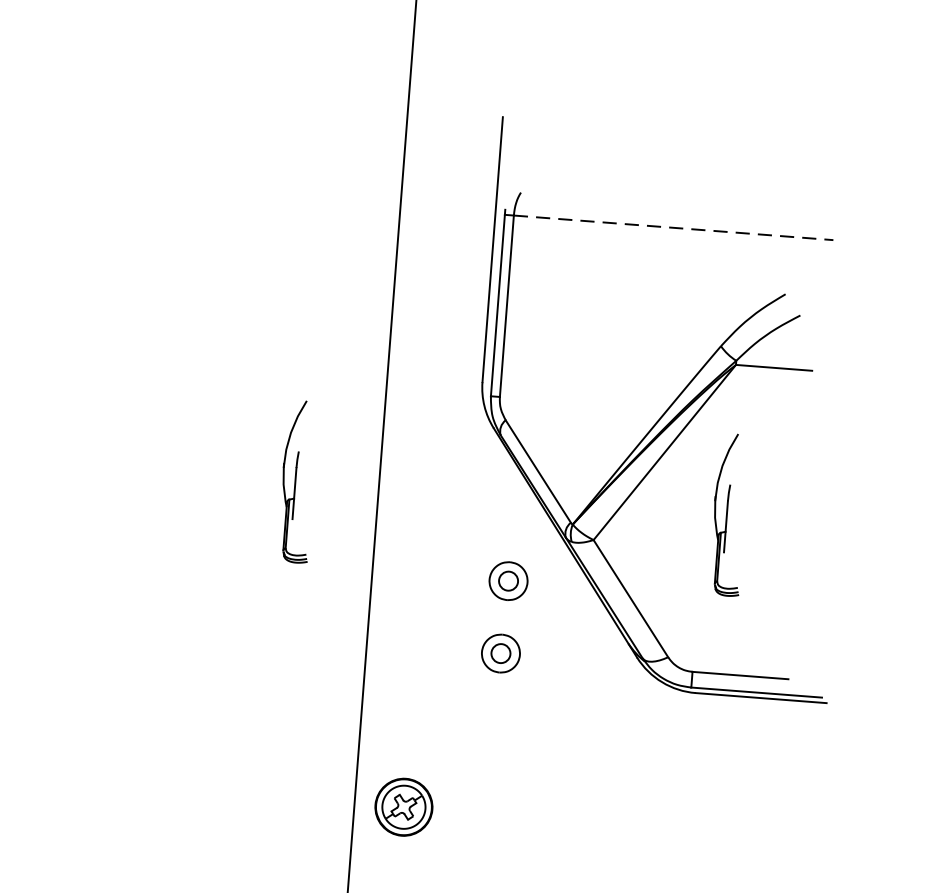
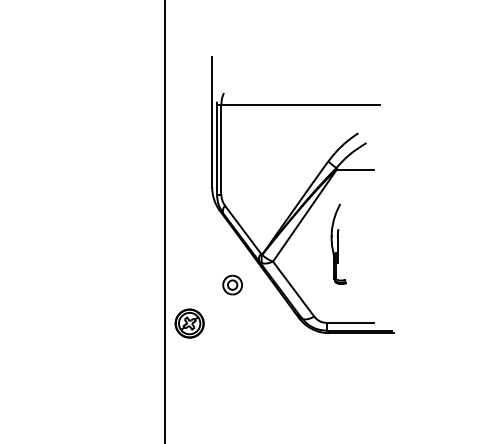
line: (675, 227) -> (301, 104), dashed -> solid
part: (296, 480) -> (124, 243), removed
part: (500, 652) -> (231, 320), removed
part: (403, 807) -> (189, 323), moved

